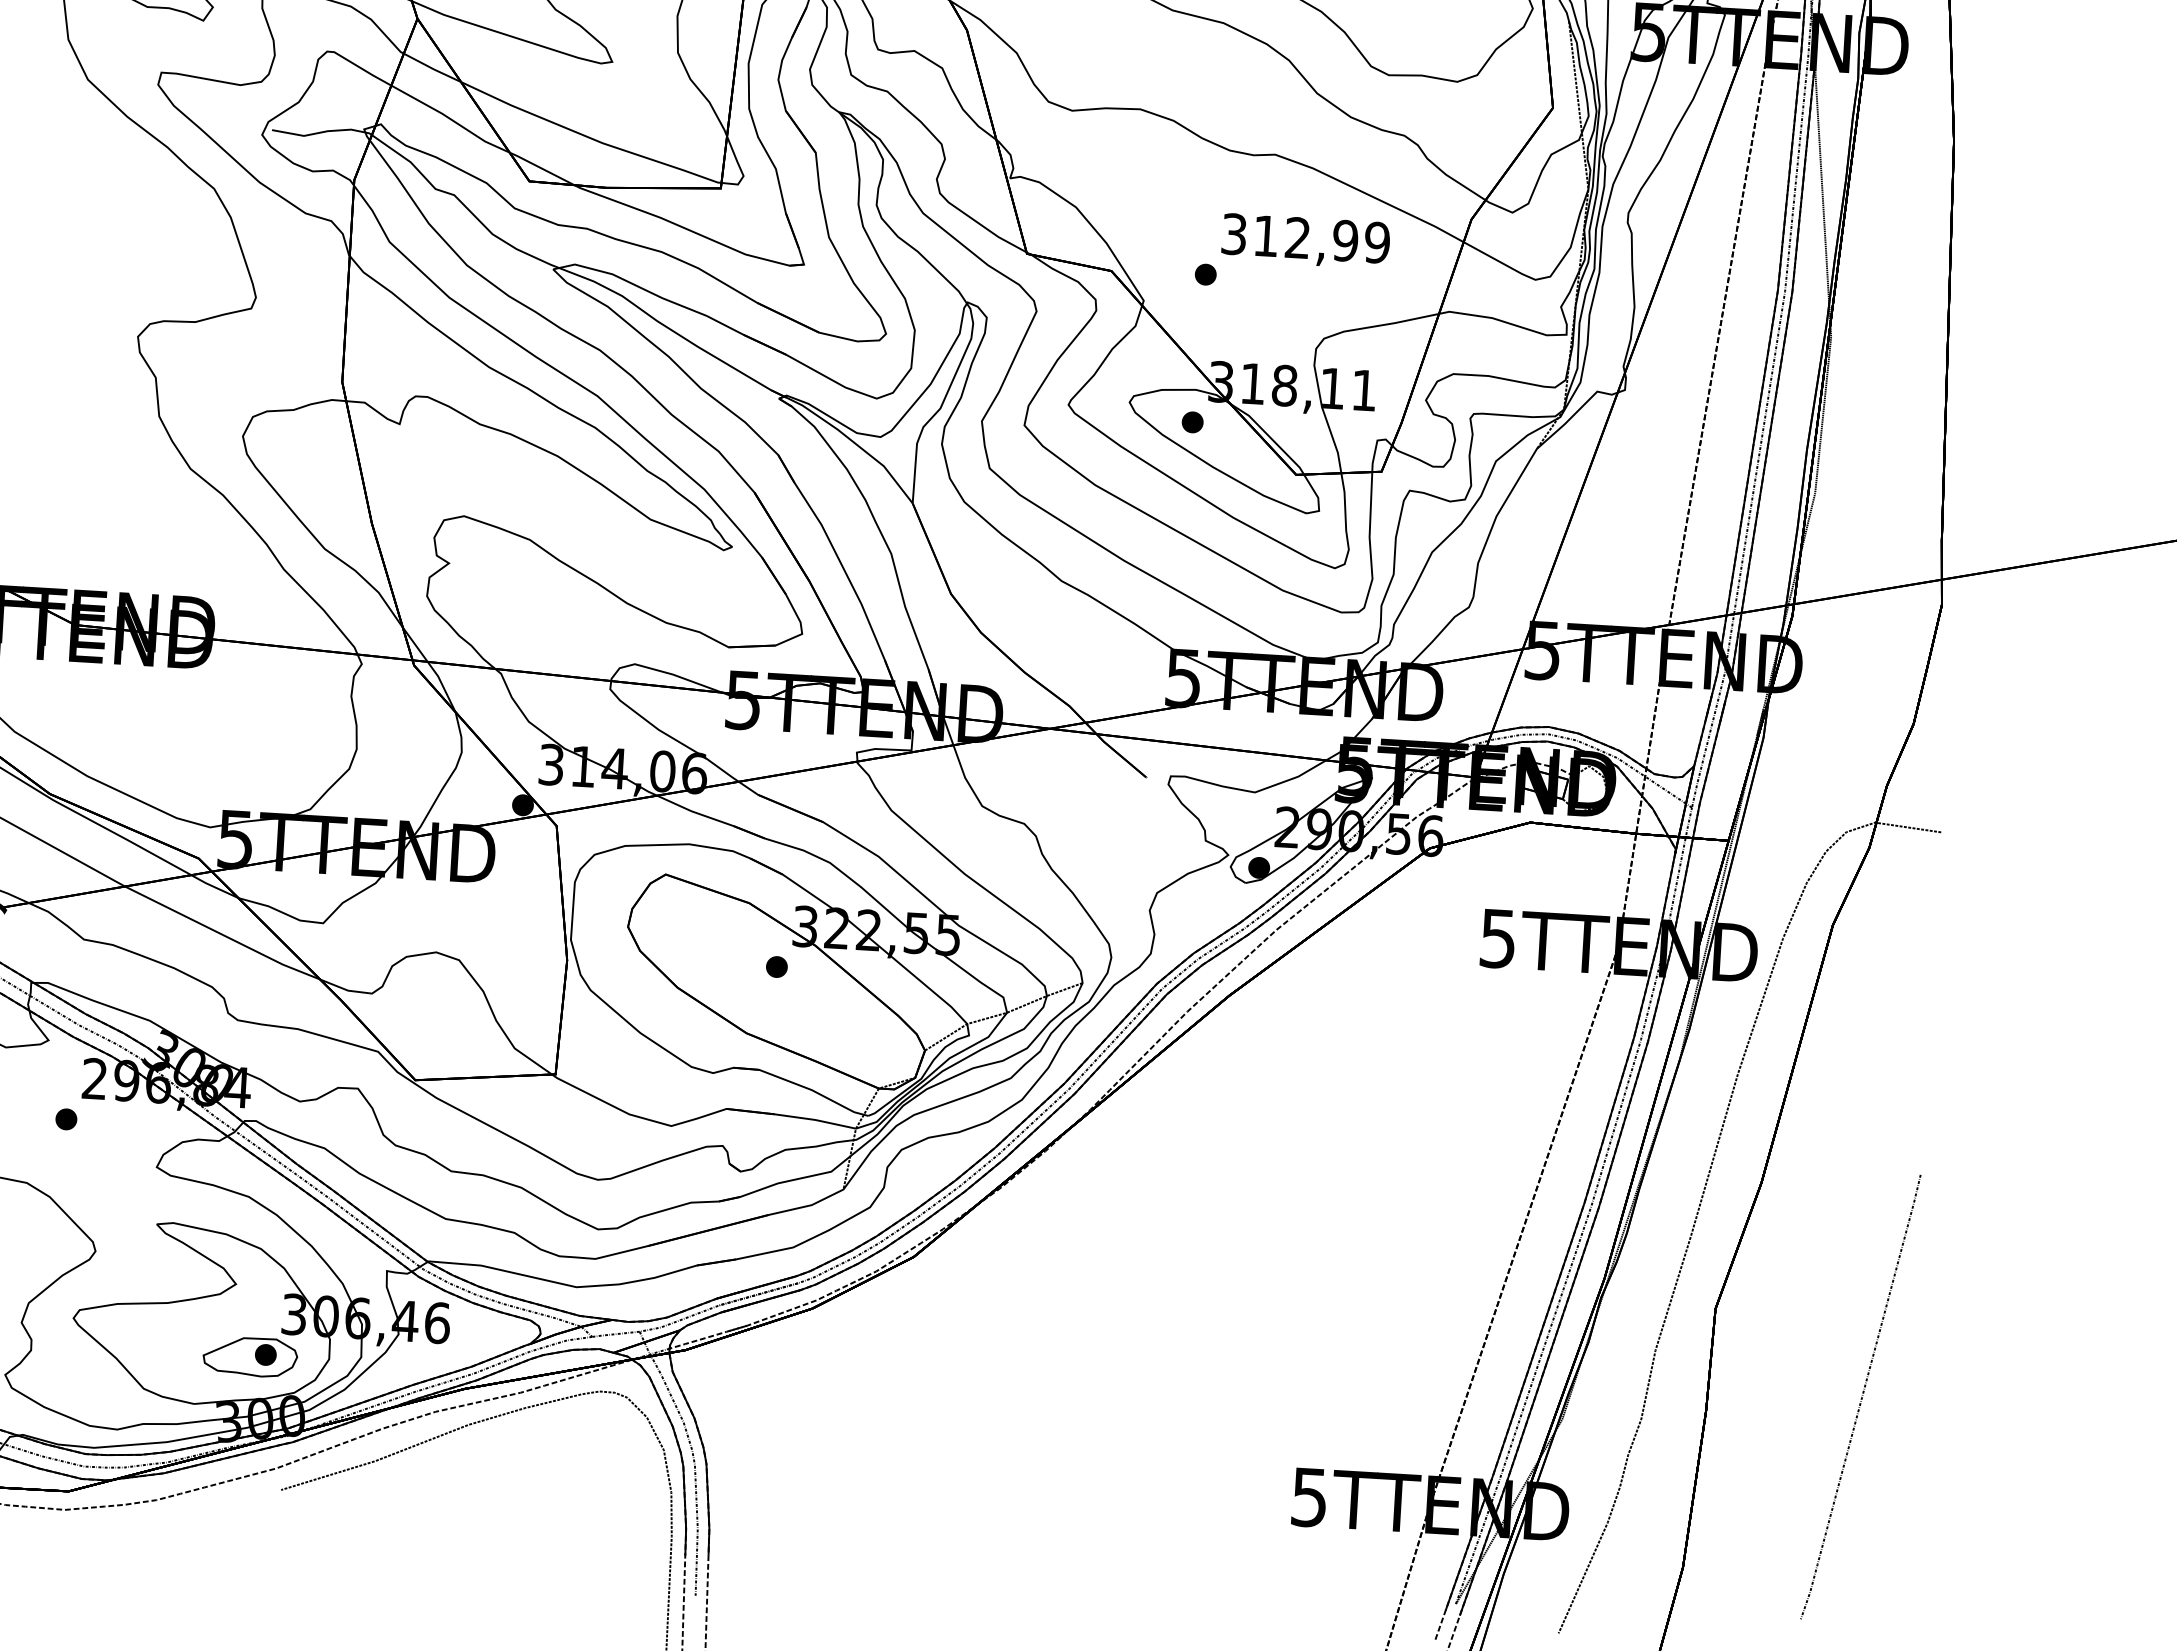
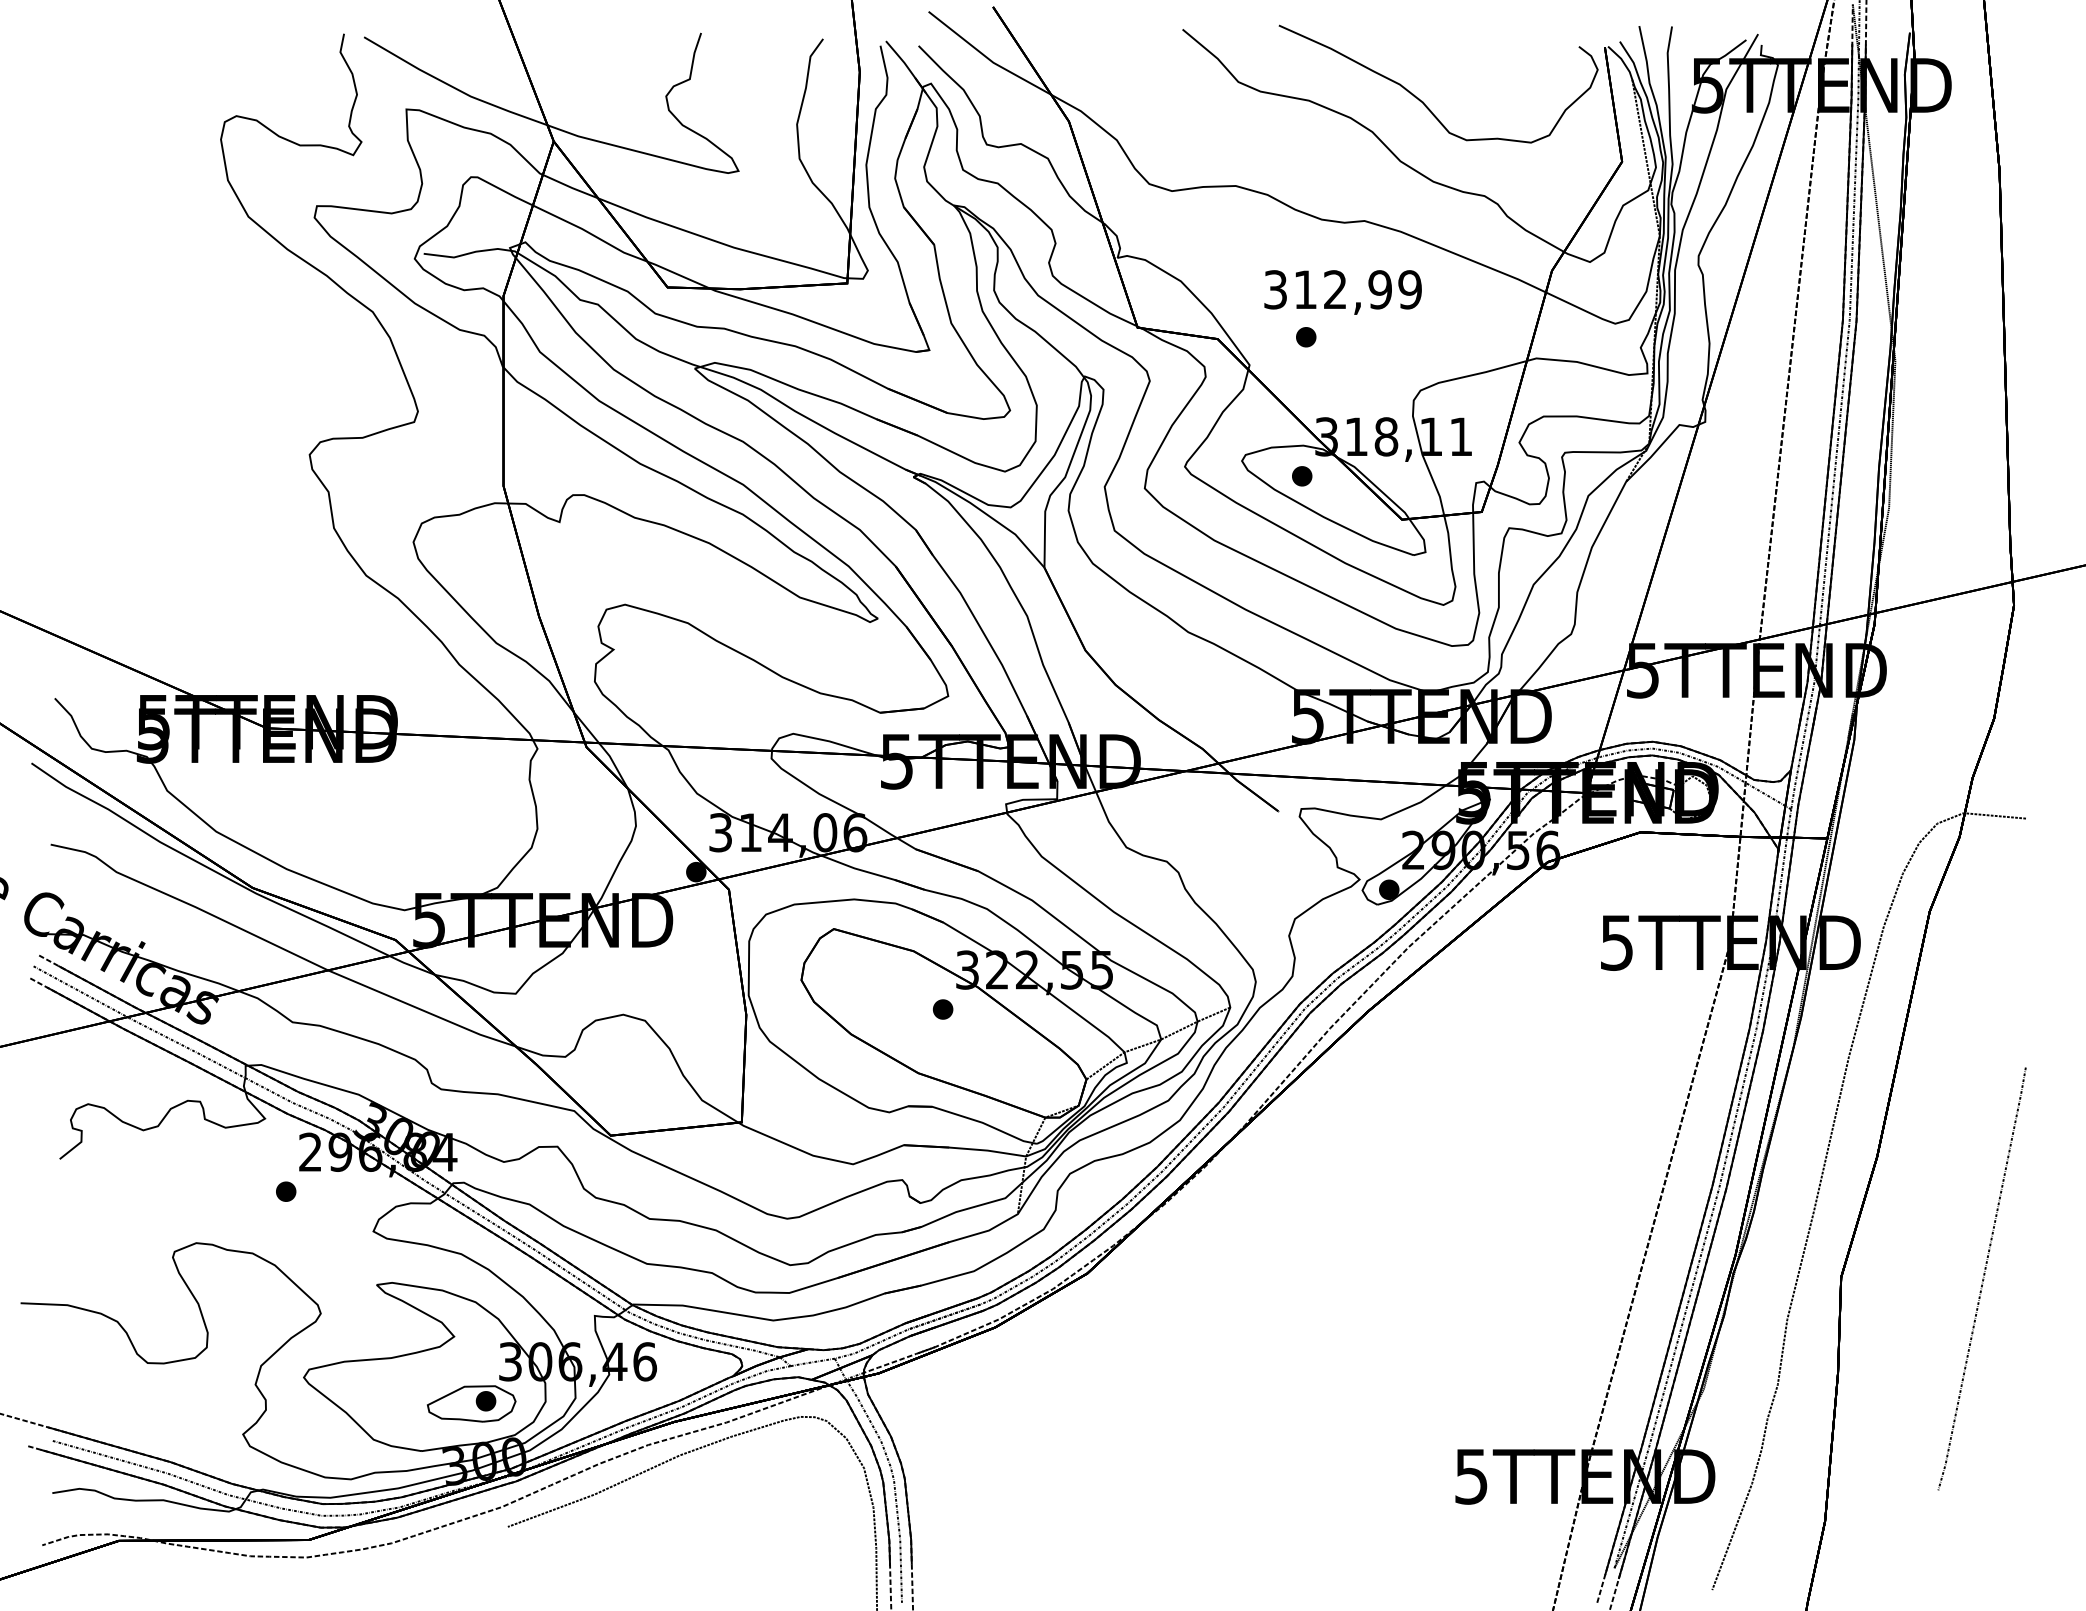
text: (1305, 241) -> (1342, 292), moved
curve: (1861, 1396) -> (1982, 1278), moved

